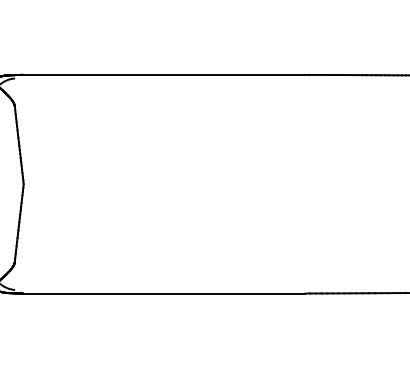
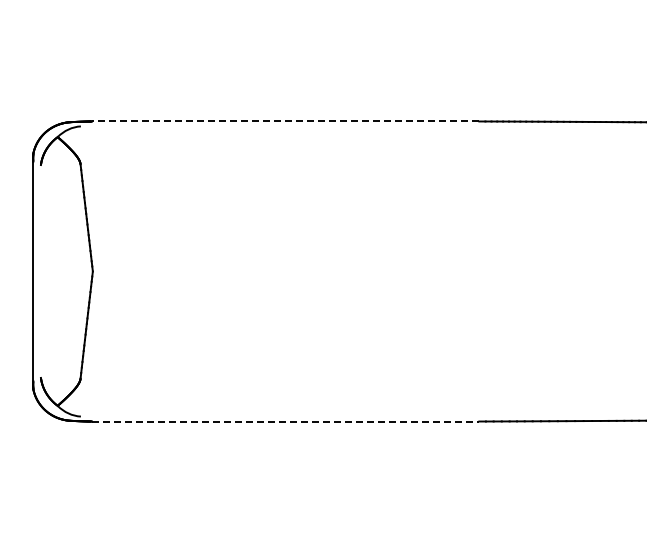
line: (164, 74) -> (285, 121), solid -> dashed
line: (164, 293) -> (285, 421), solid -> dashed

